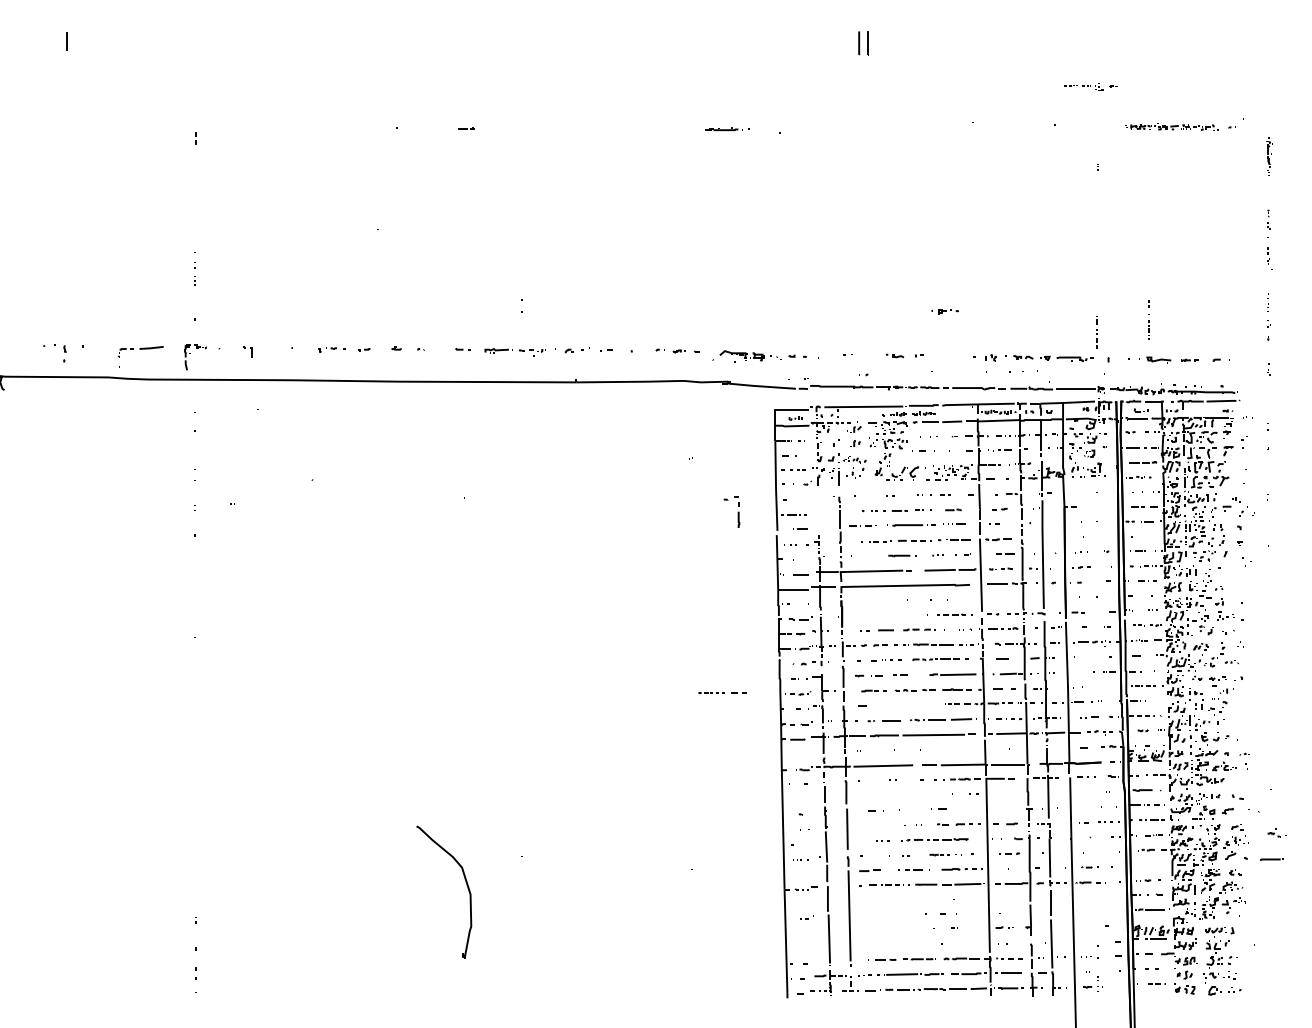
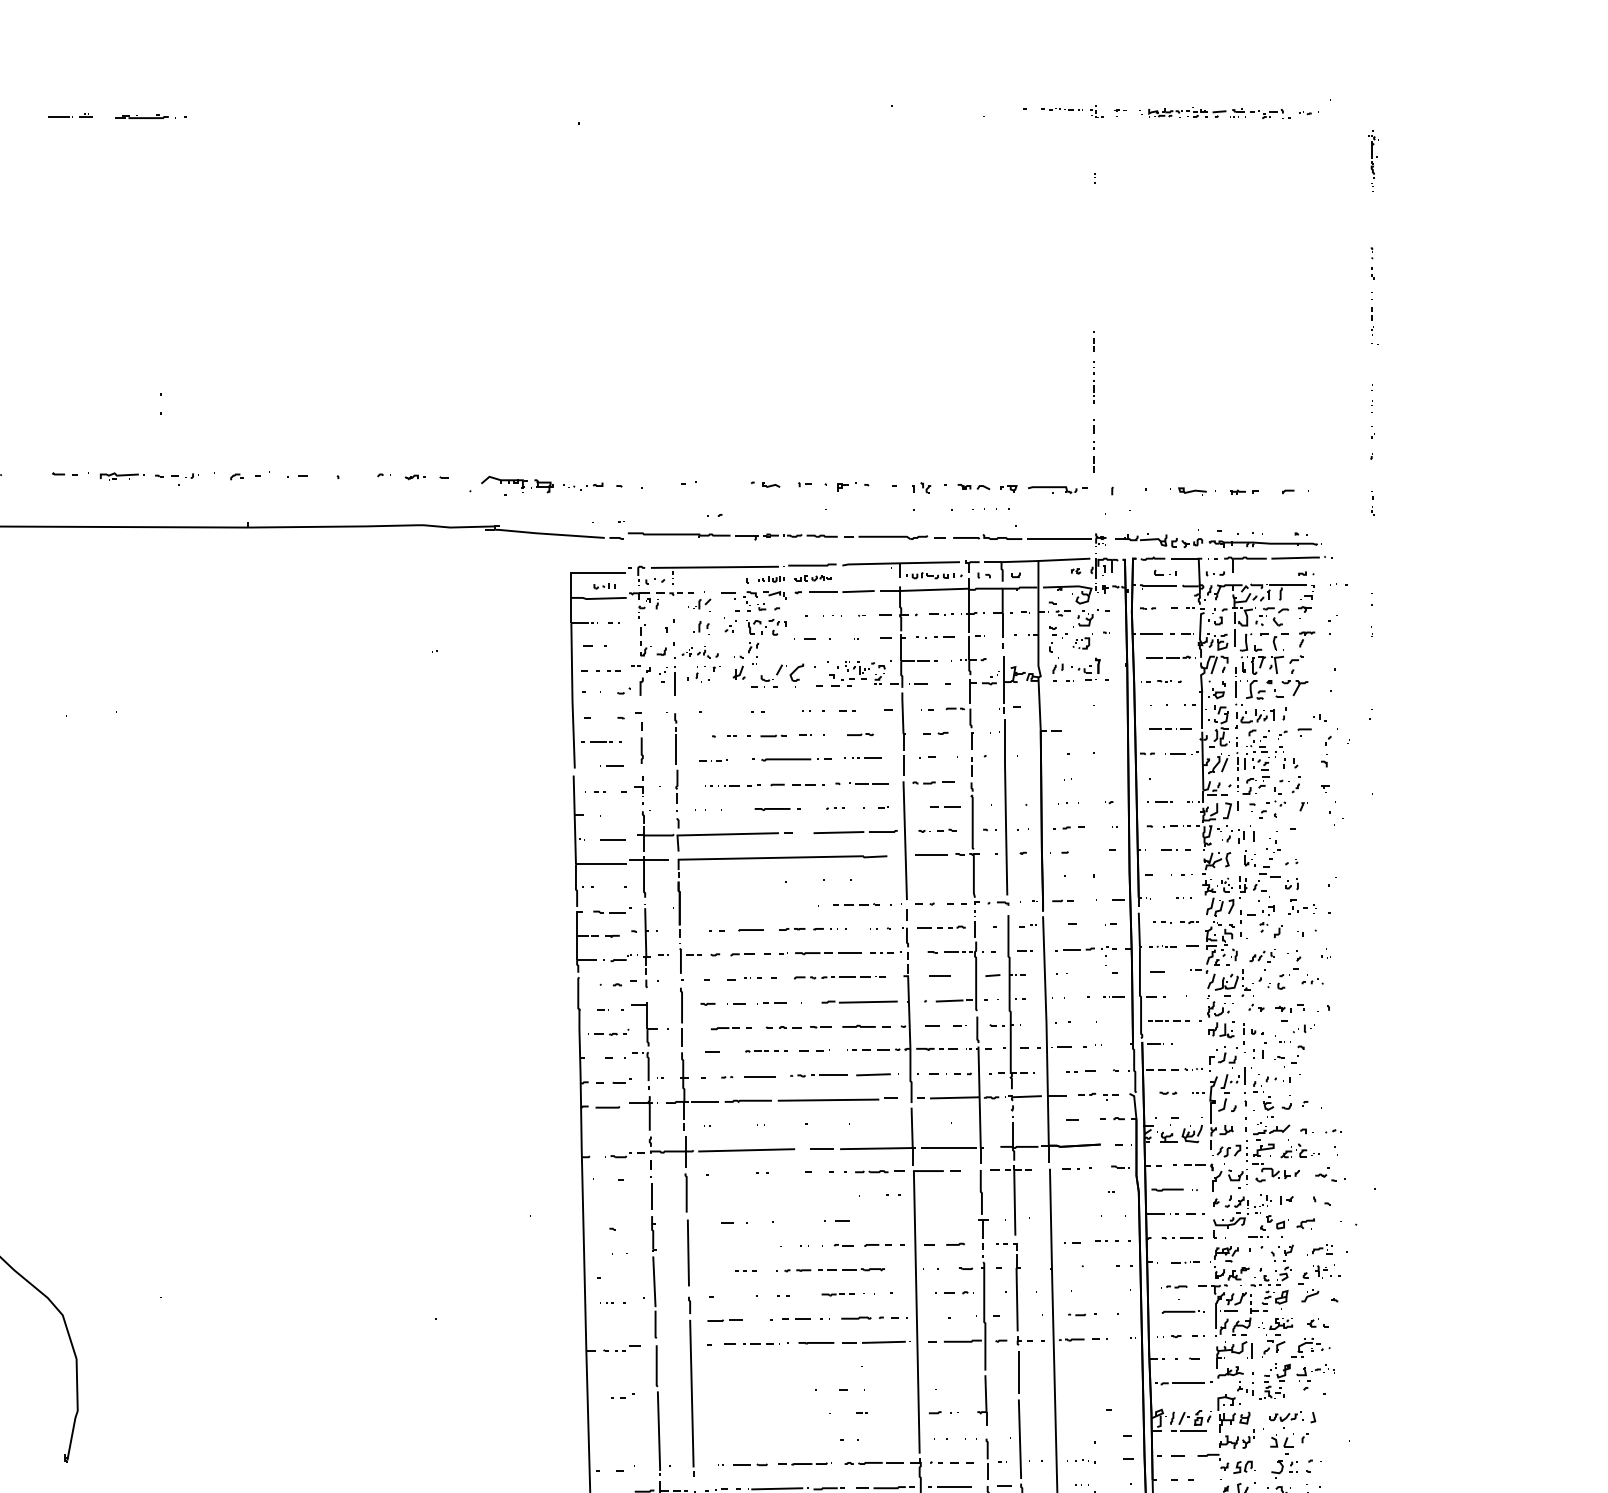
part: (1090, 86) -> (1082, 110), moved
part: (466, 127) -> (69, 113), size x1.67
part: (727, 129) -> (151, 117), moved
part: (944, 311) -> (845, 485), moved
part: (1148, 319) -> (1092, 370), moved
part: (1155, 359) -> (1188, 490), size x0.71
part: (737, 512) -> (639, 738), moved
part: (862, 525) -> (712, 759), size x0.62
line: (722, 692) -> (784, 1050), moved
part: (1276, 832) -> (1329, 1173), moved
line: (1271, 859) -> (1180, 1311), moved

